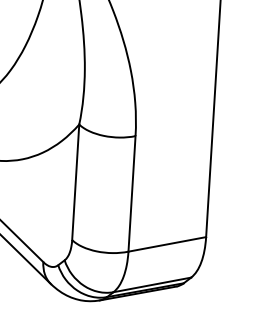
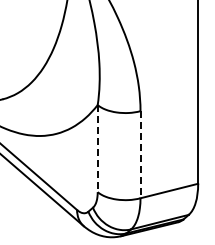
line: (75, 182) -> (97, 148), solid -> dashed
line: (132, 193) -> (140, 154), solid -> dashed

